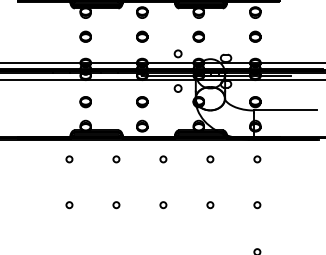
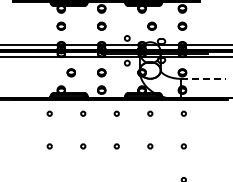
part: (198, 35) -> (151, 25), moved
part: (84, 101) -> (70, 72), moved
line: (284, 109) -> (203, 78), solid -> dashed

